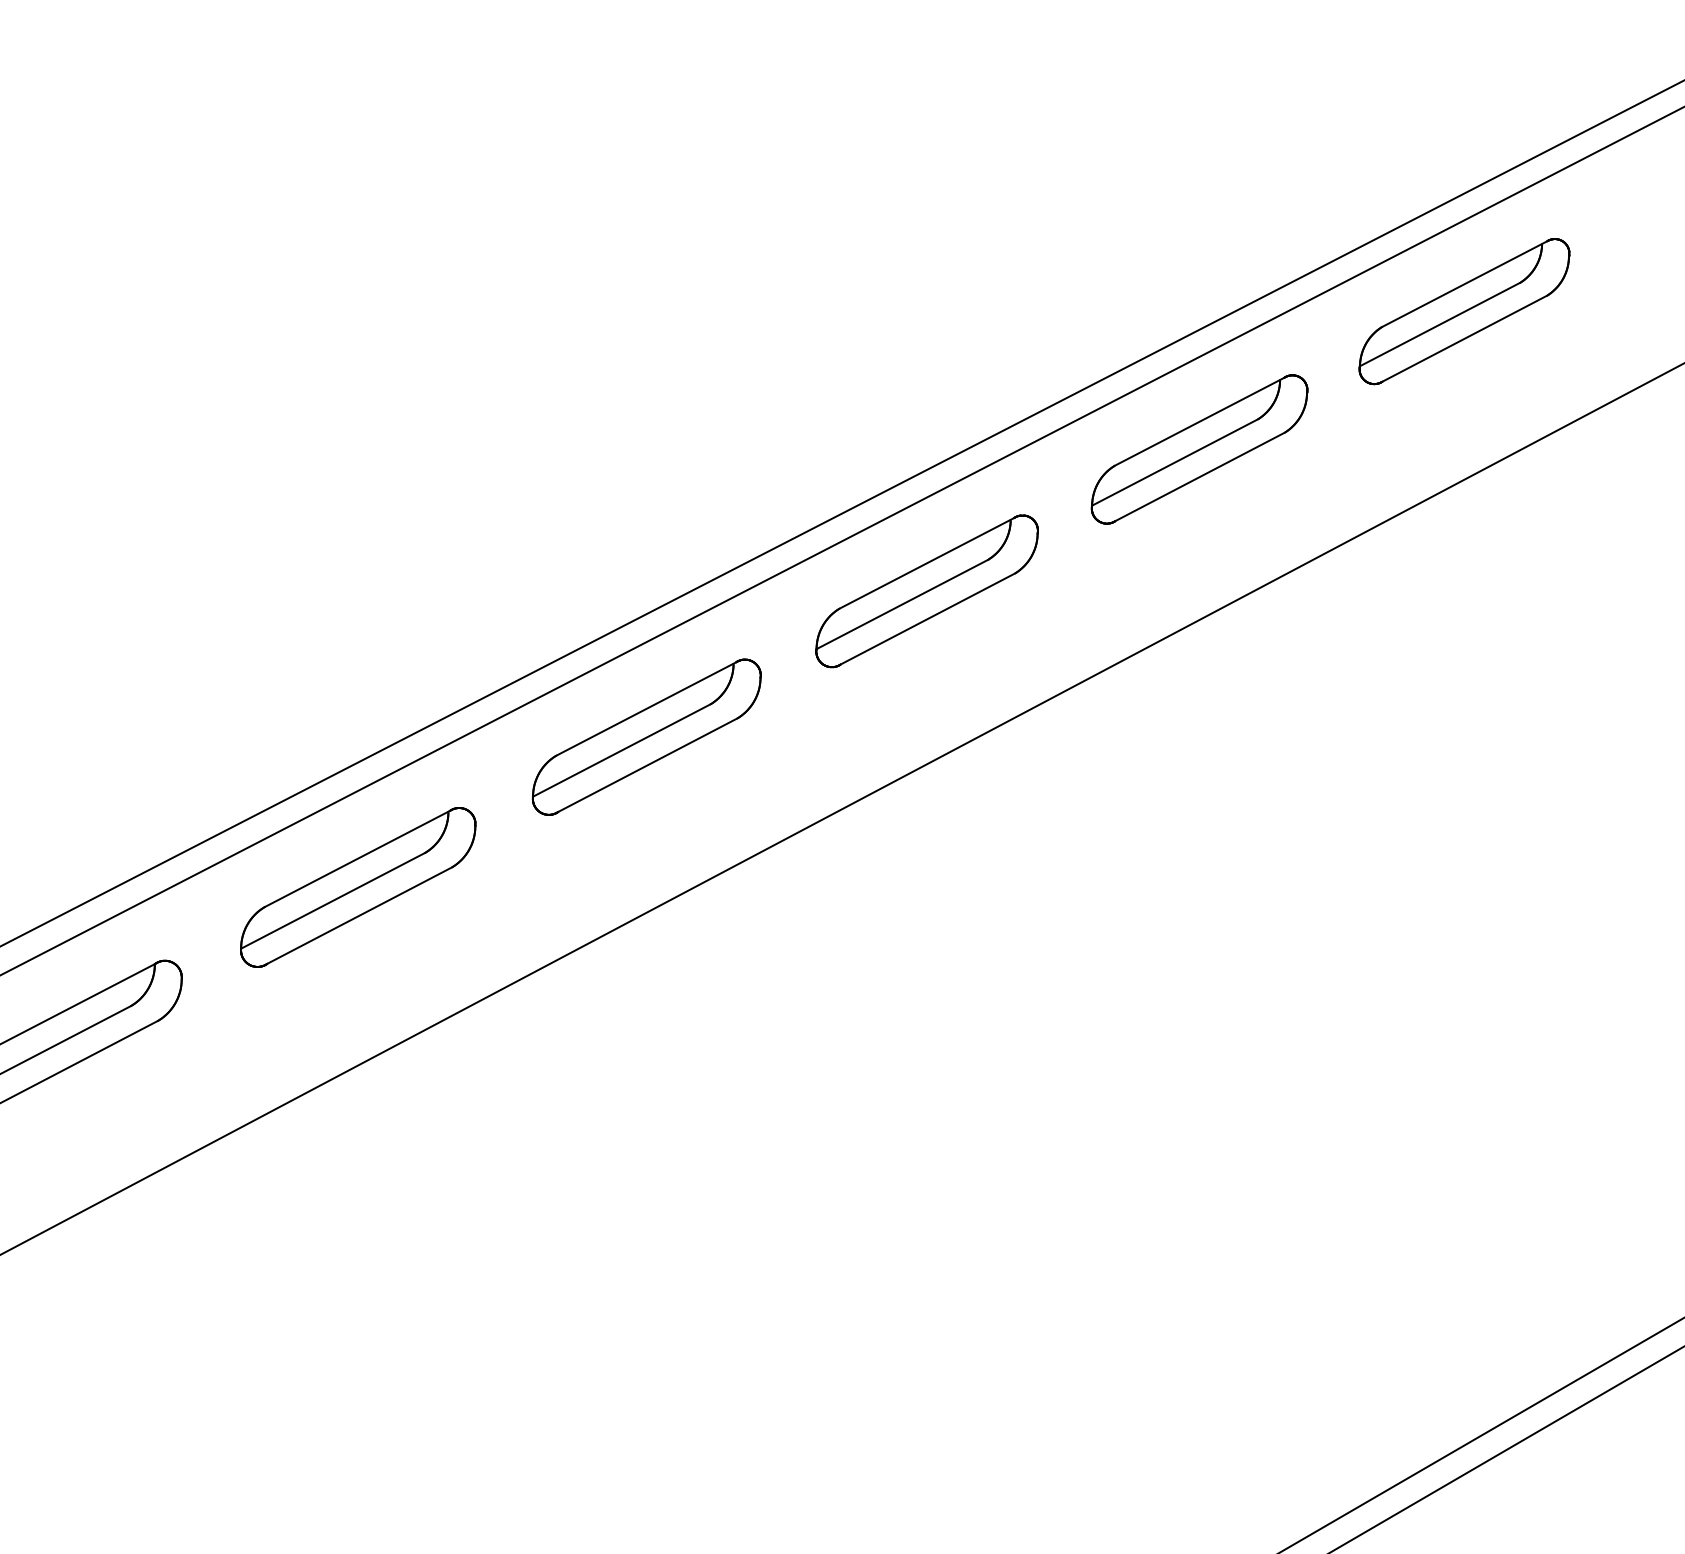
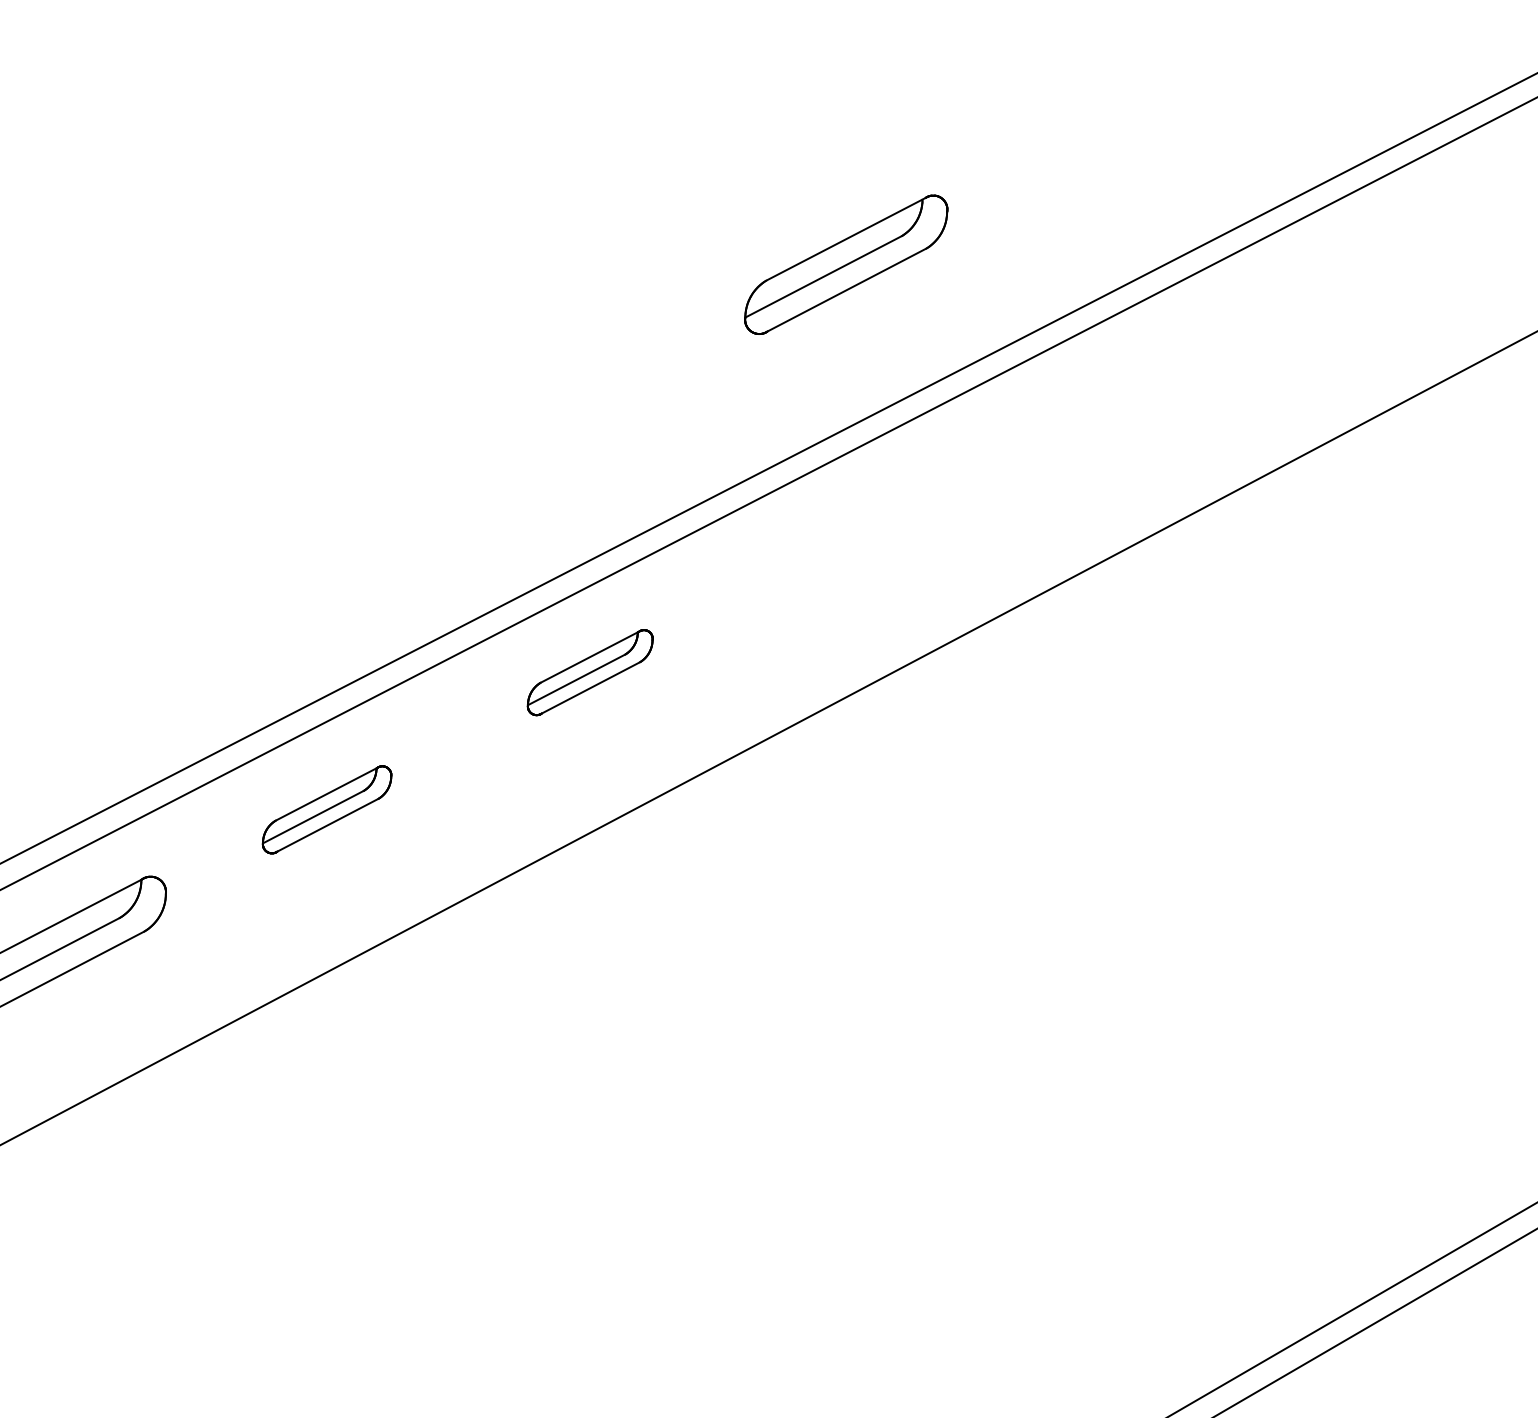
part: (1464, 311) -> (1336, 284), removed
part: (1199, 449) -> (1094, 410), removed
part: (926, 591) -> (845, 264), moved
part: (646, 736) -> (590, 672), size x0.6
part: (358, 887) -> (327, 809), size x0.6

